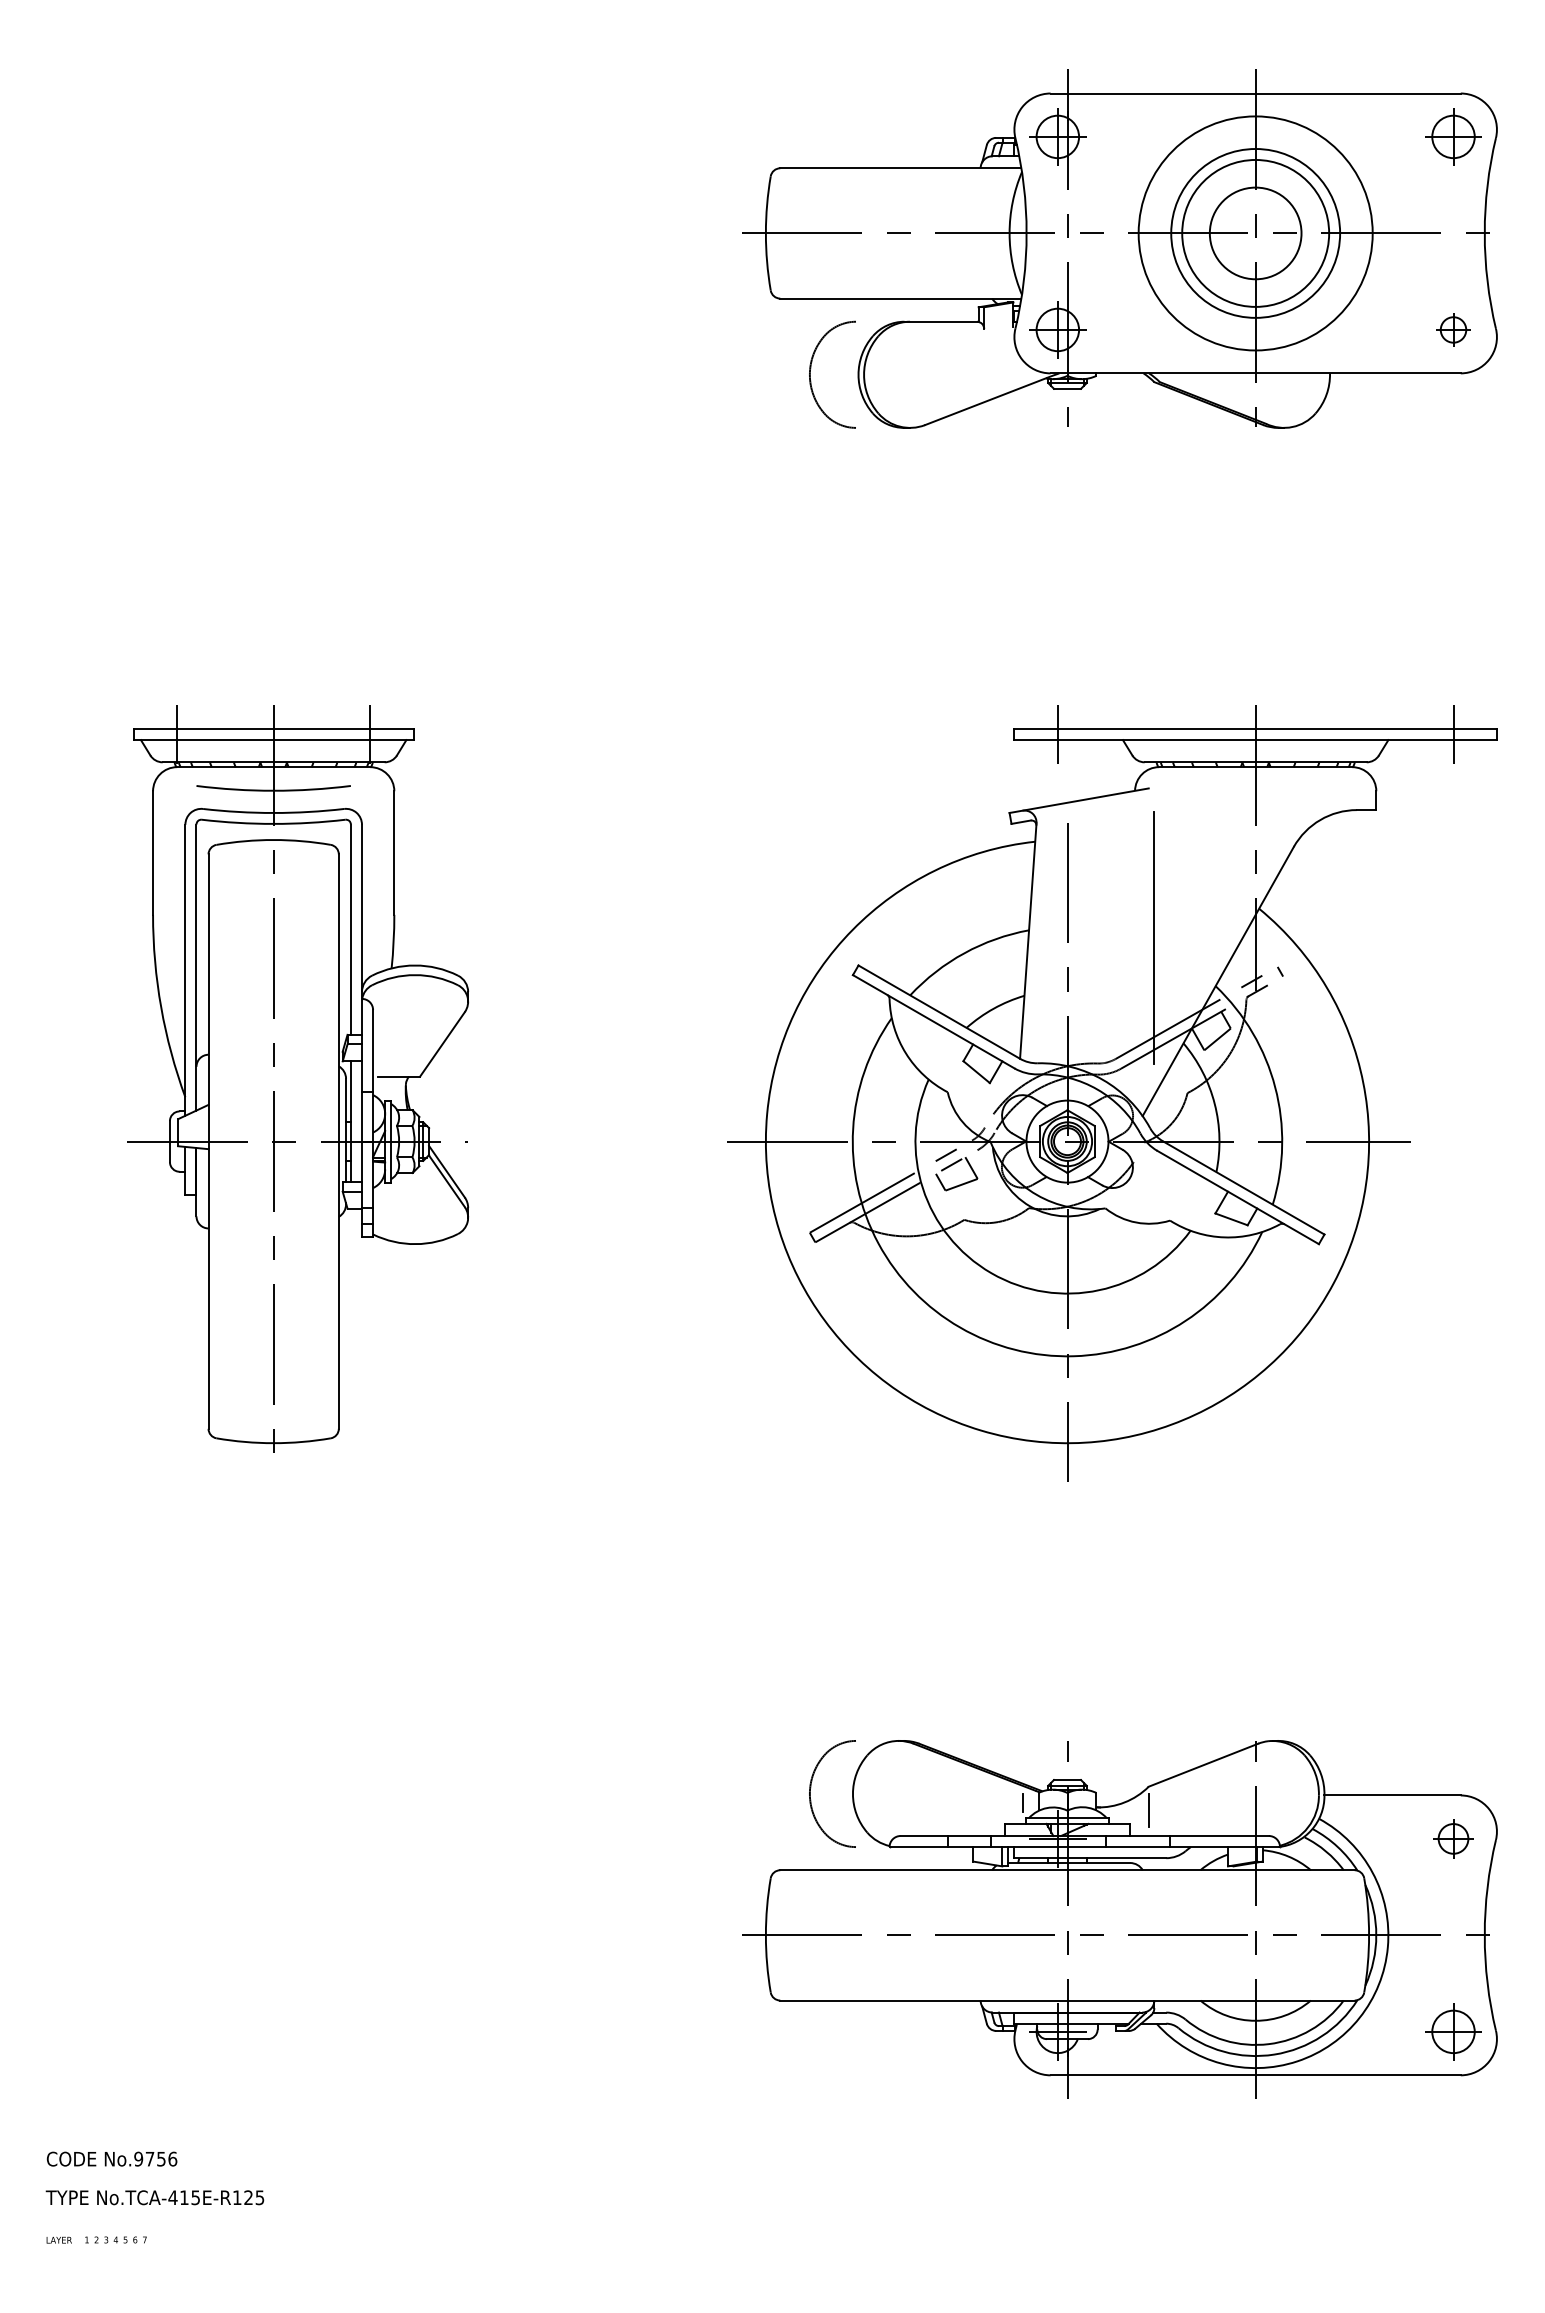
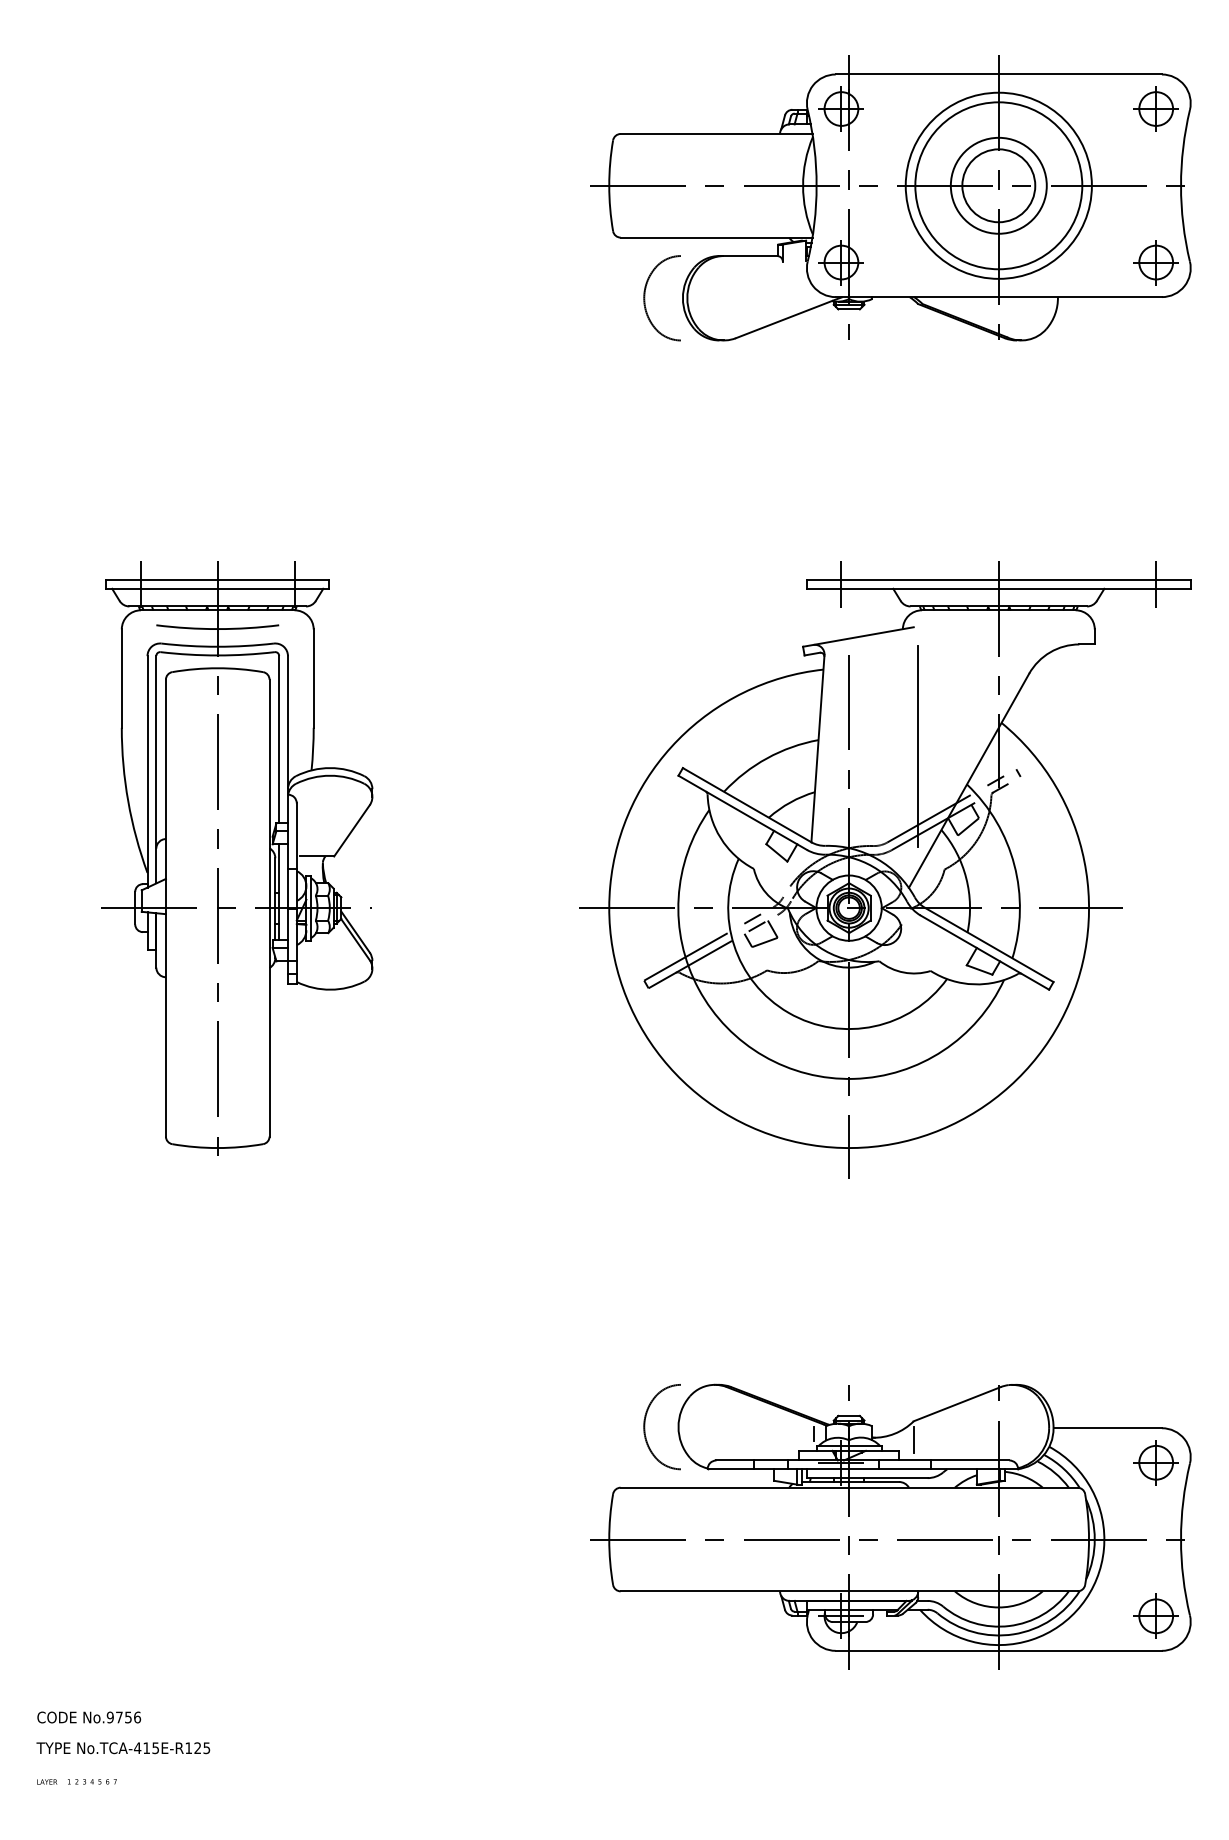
circle: (1255, 233) -> (998, 185), size x0.71
circle: (1255, 233) -> (998, 185), size x1.43
part: (1453, 329) -> (1156, 262), size x1.67
part: (1453, 1838) -> (1156, 1462), size x1.43

